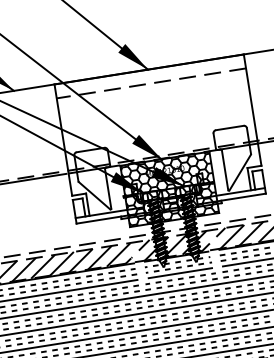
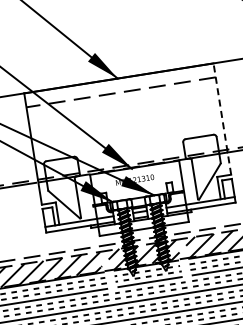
line: (252, 109) -> (222, 118), solid -> dashed
hatch: (169, 189) -> (139, 198), removed

